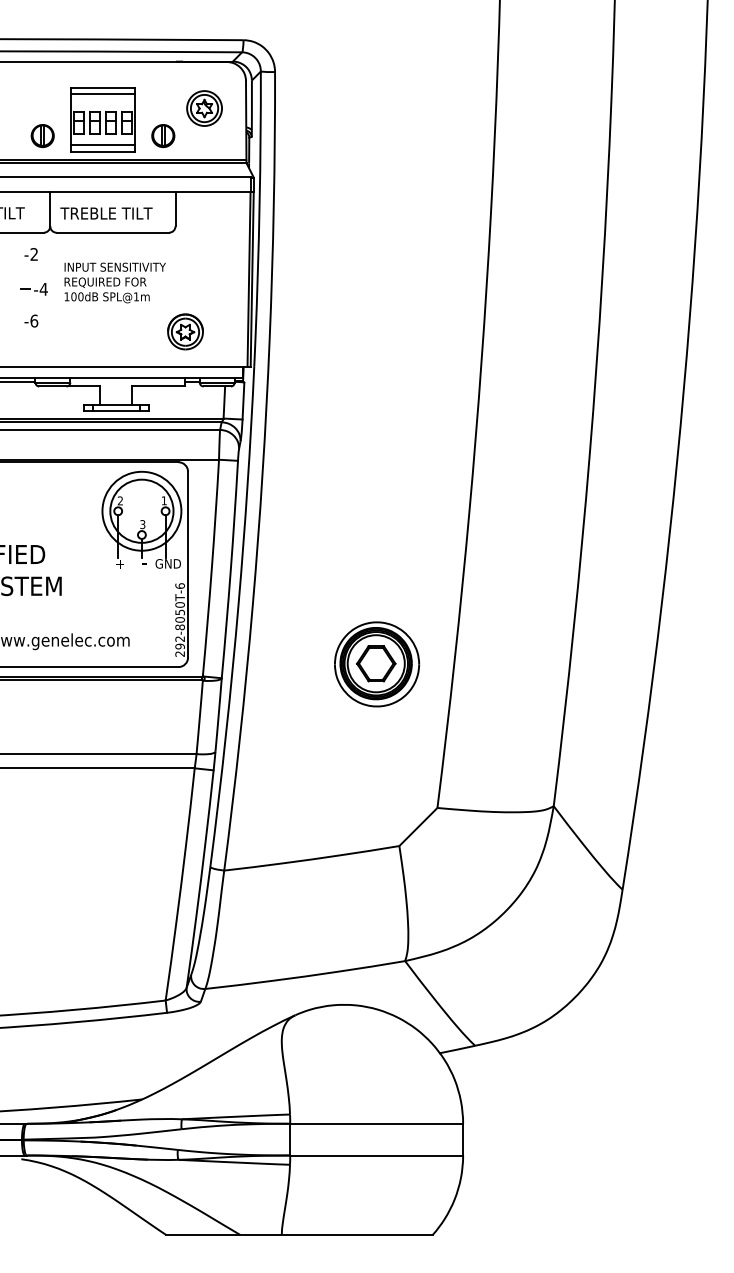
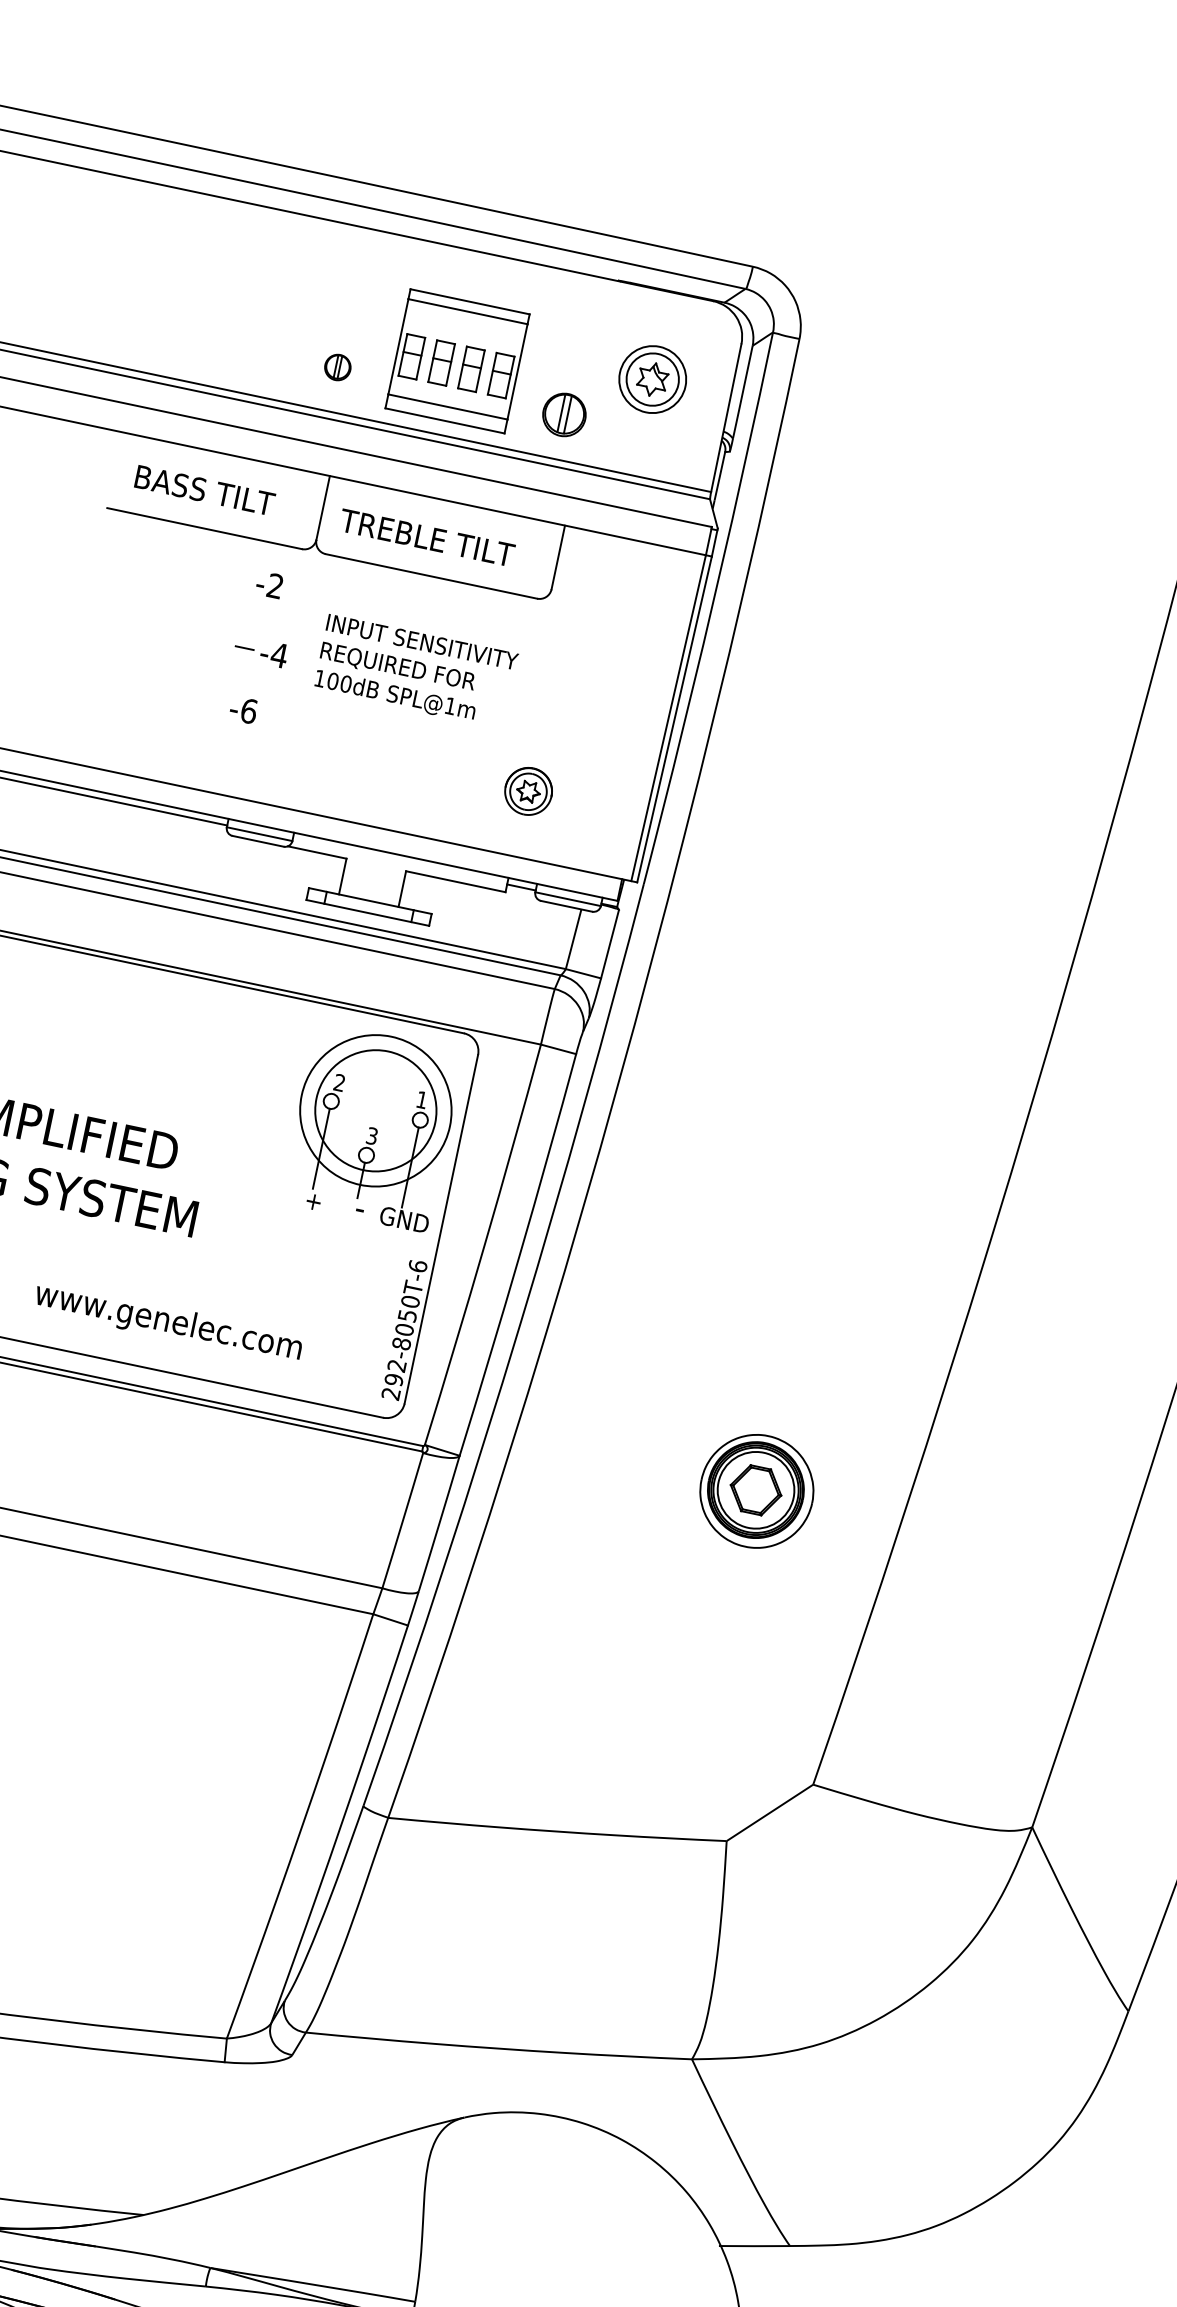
part: (42, 136) -> (337, 367), size x0.6
part: (185, 331) -> (528, 790), size x0.7
part: (377, 664) -> (757, 1491), size x0.7

